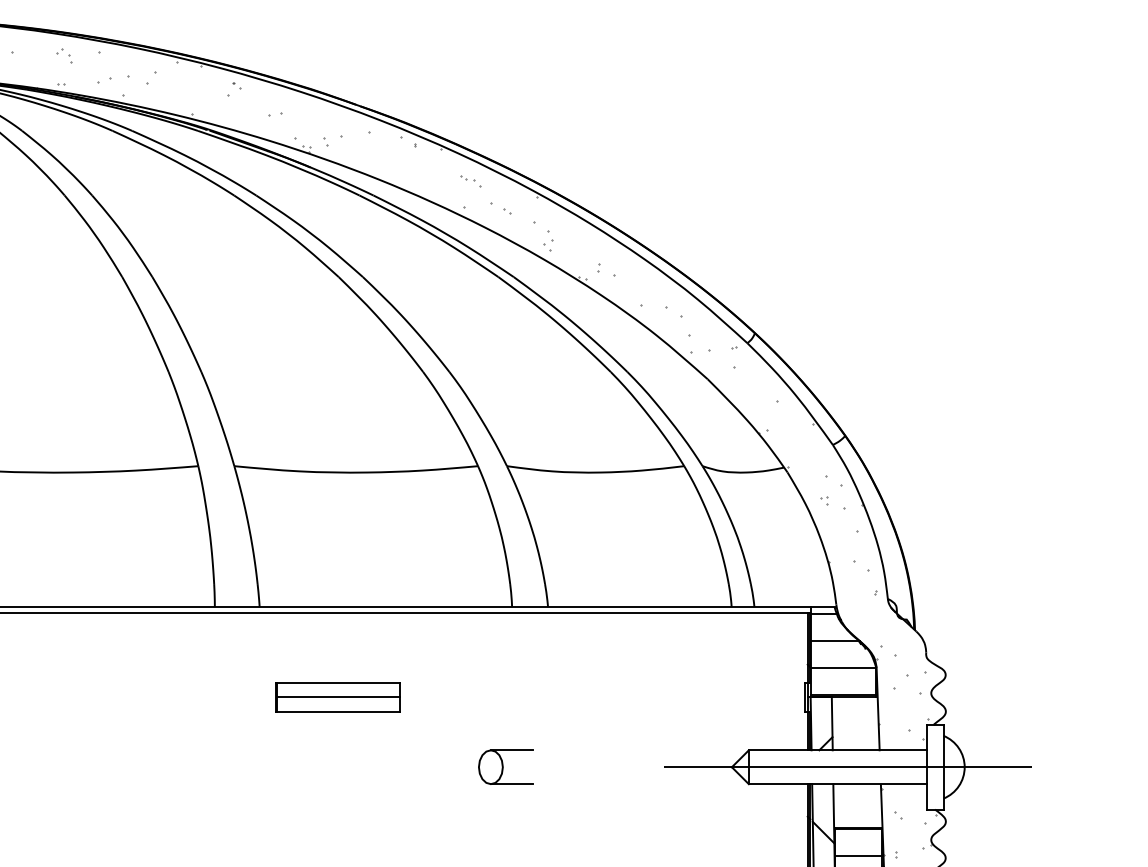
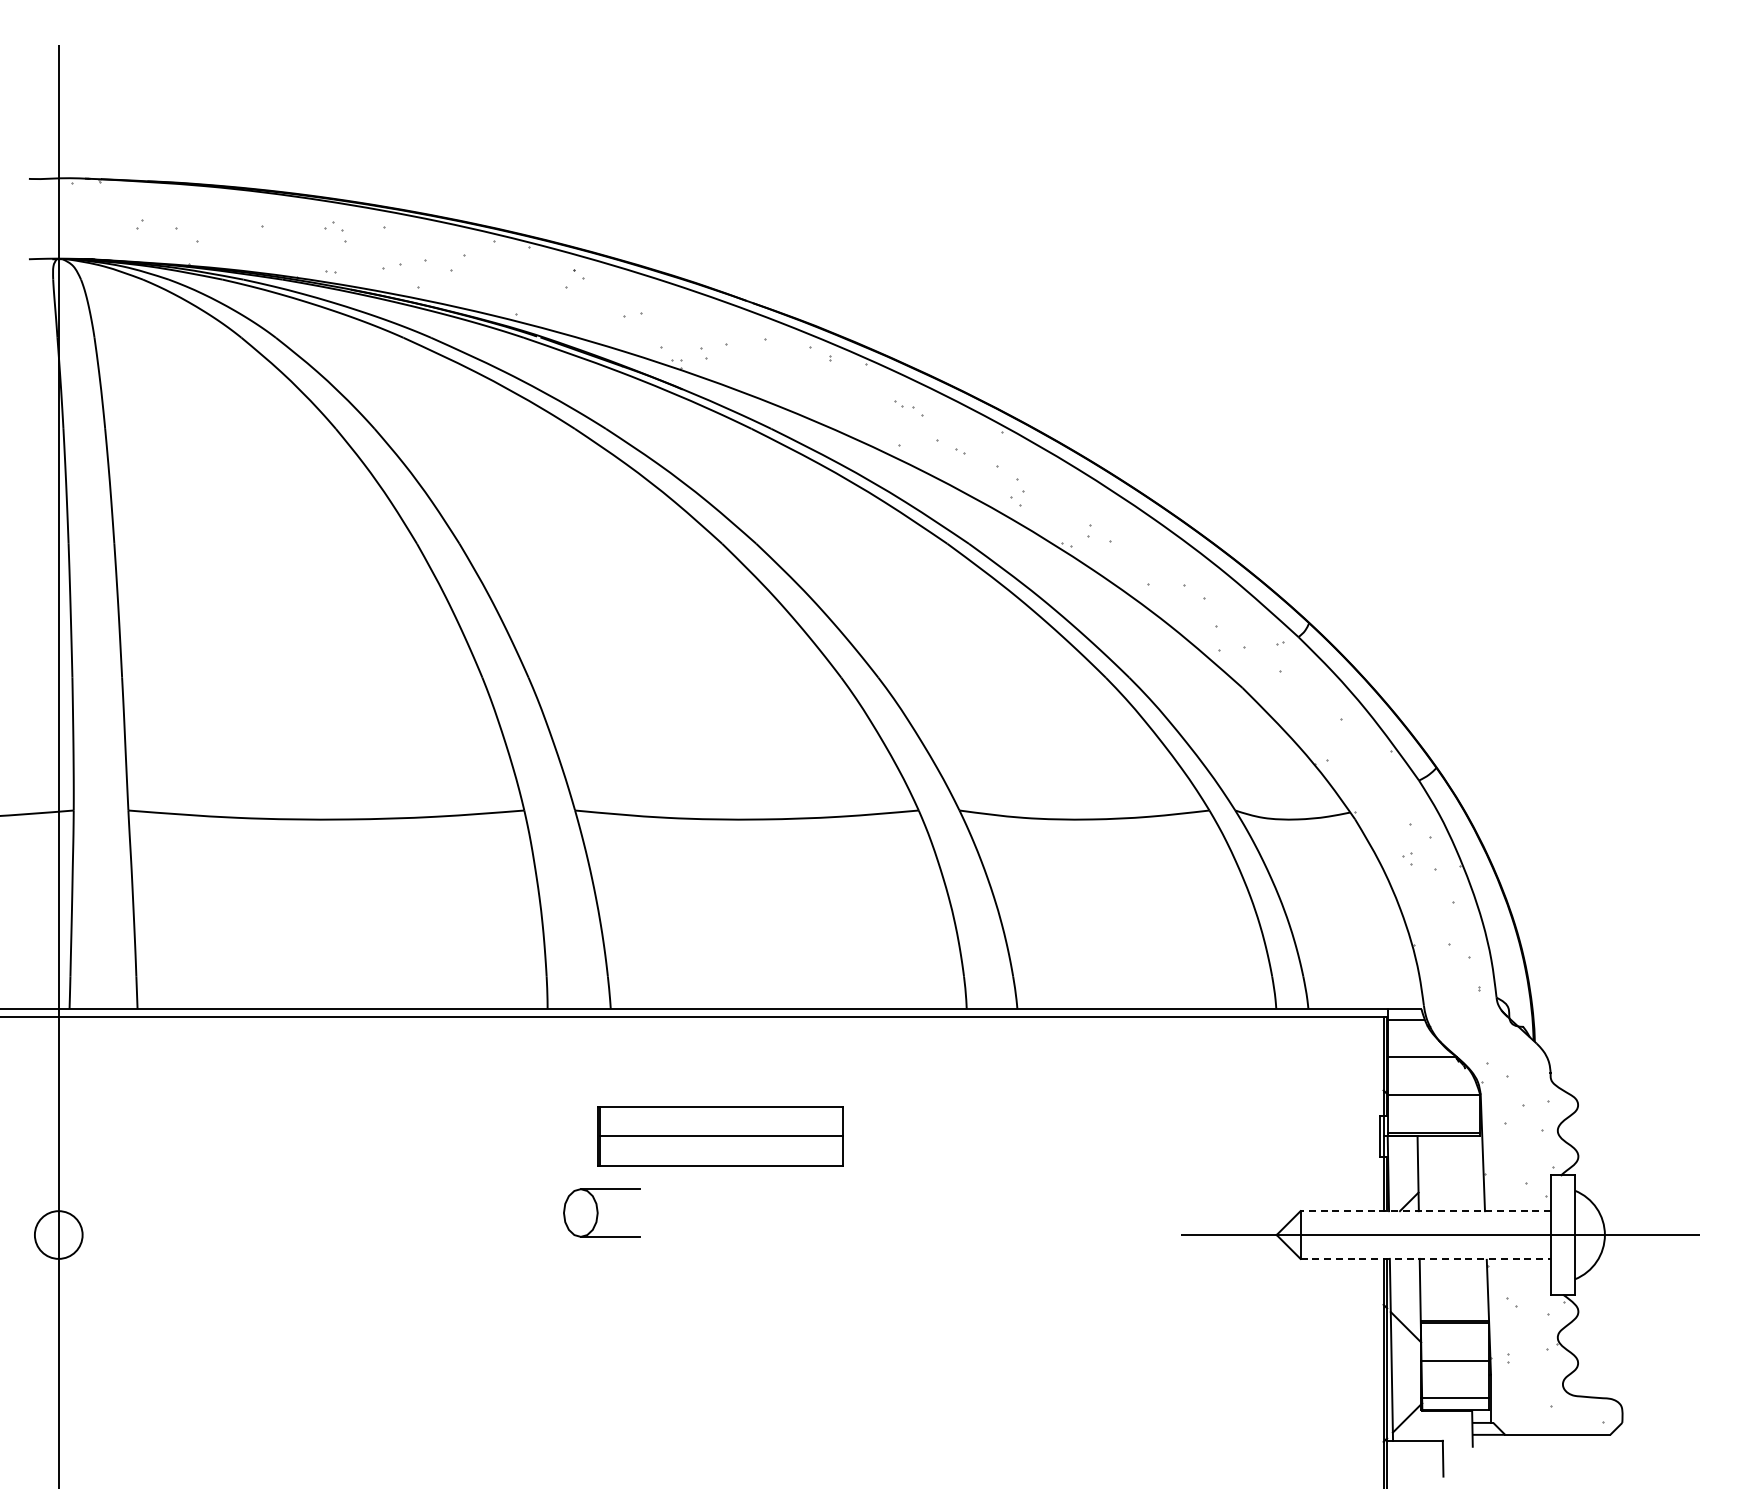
part: (337, 697) -> (720, 1136), size x1.4
line: (837, 750) -> (1425, 1211), solid -> dashed
part: (505, 766) -> (601, 1212), moved
line: (838, 783) -> (1426, 1258), solid -> dashed

